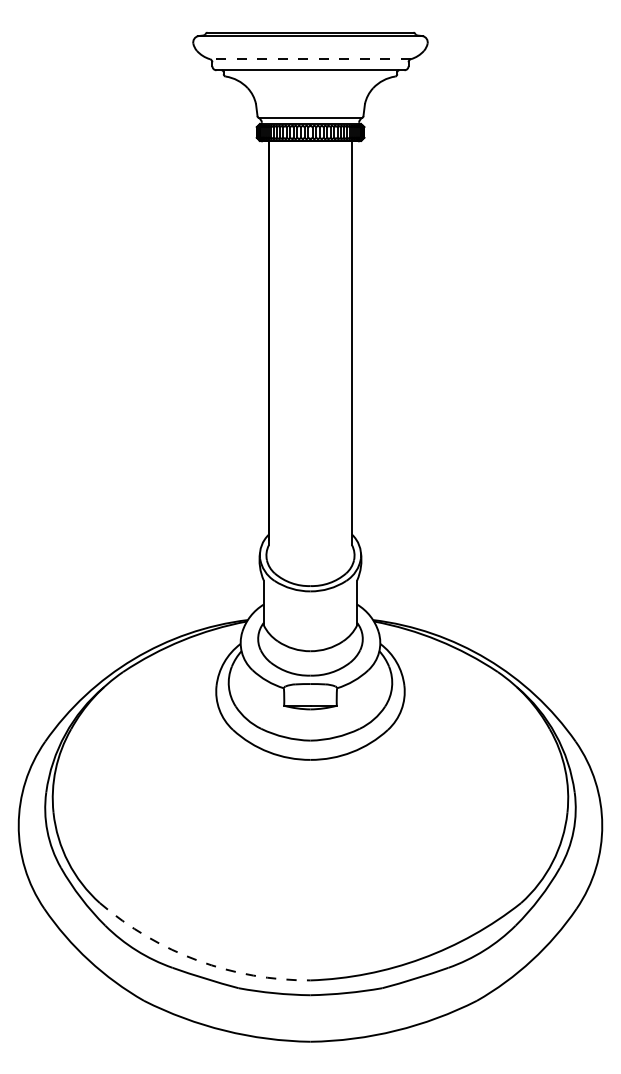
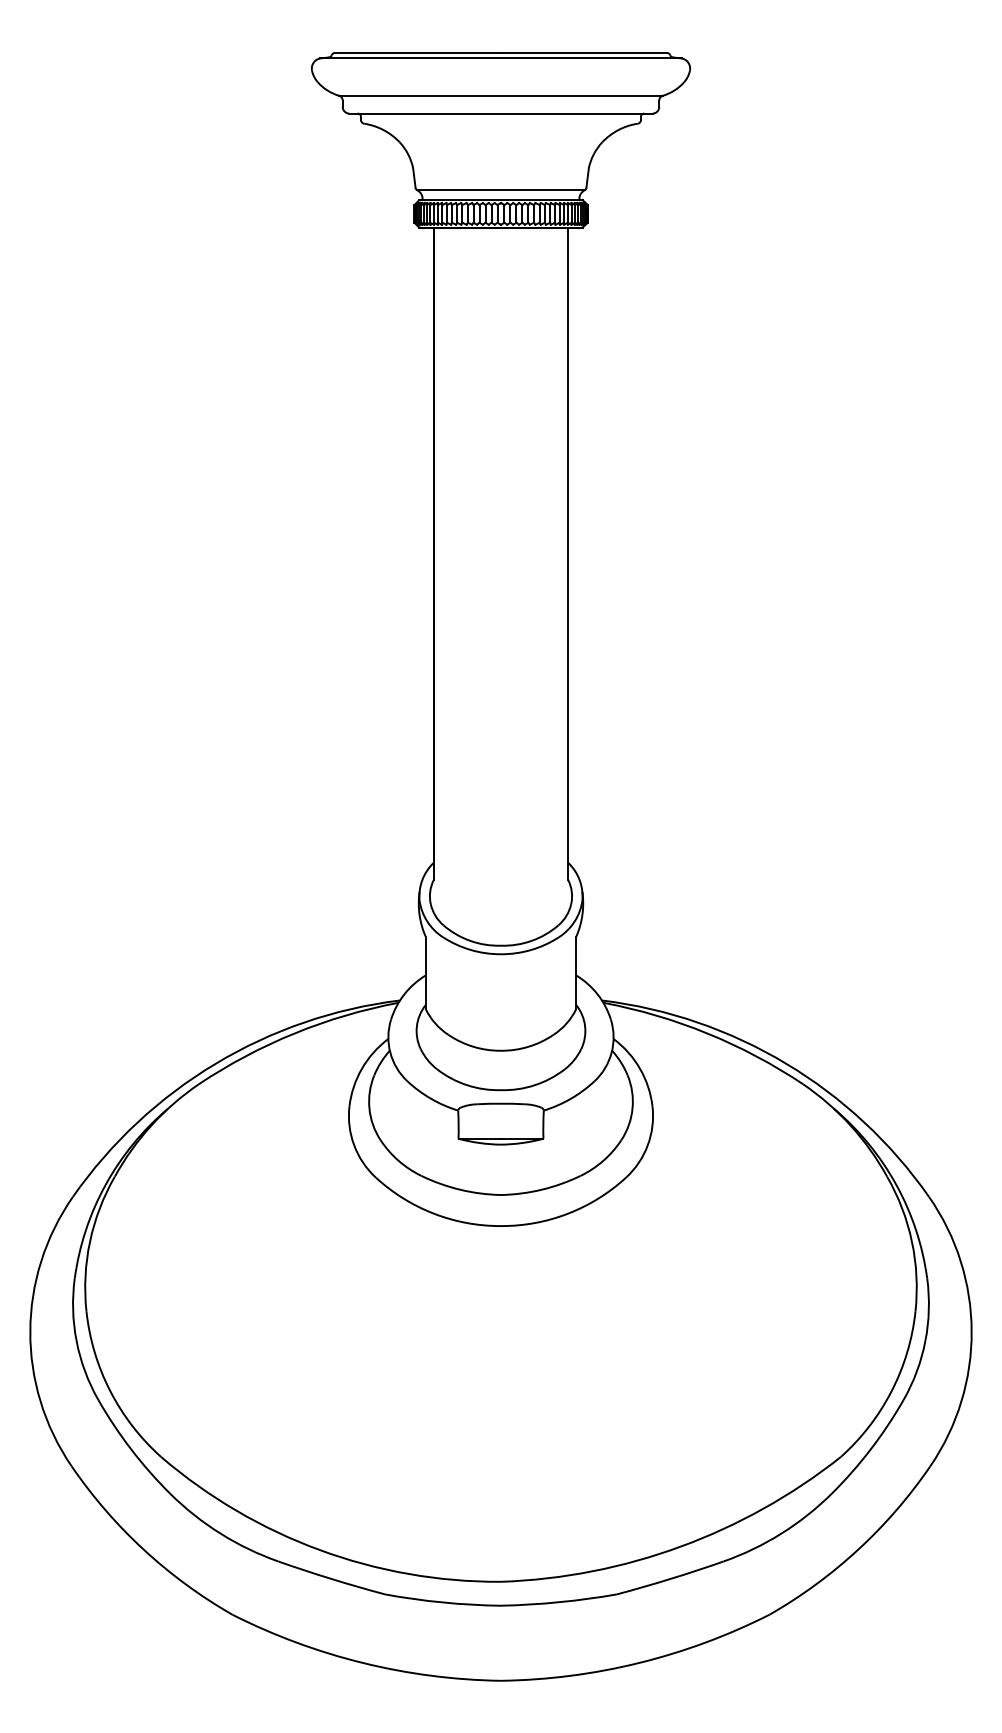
line: (310, 59) -> (501, 96), dashed -> solid
arc: (198, 960) -> (320, 1549), dashed -> solid

